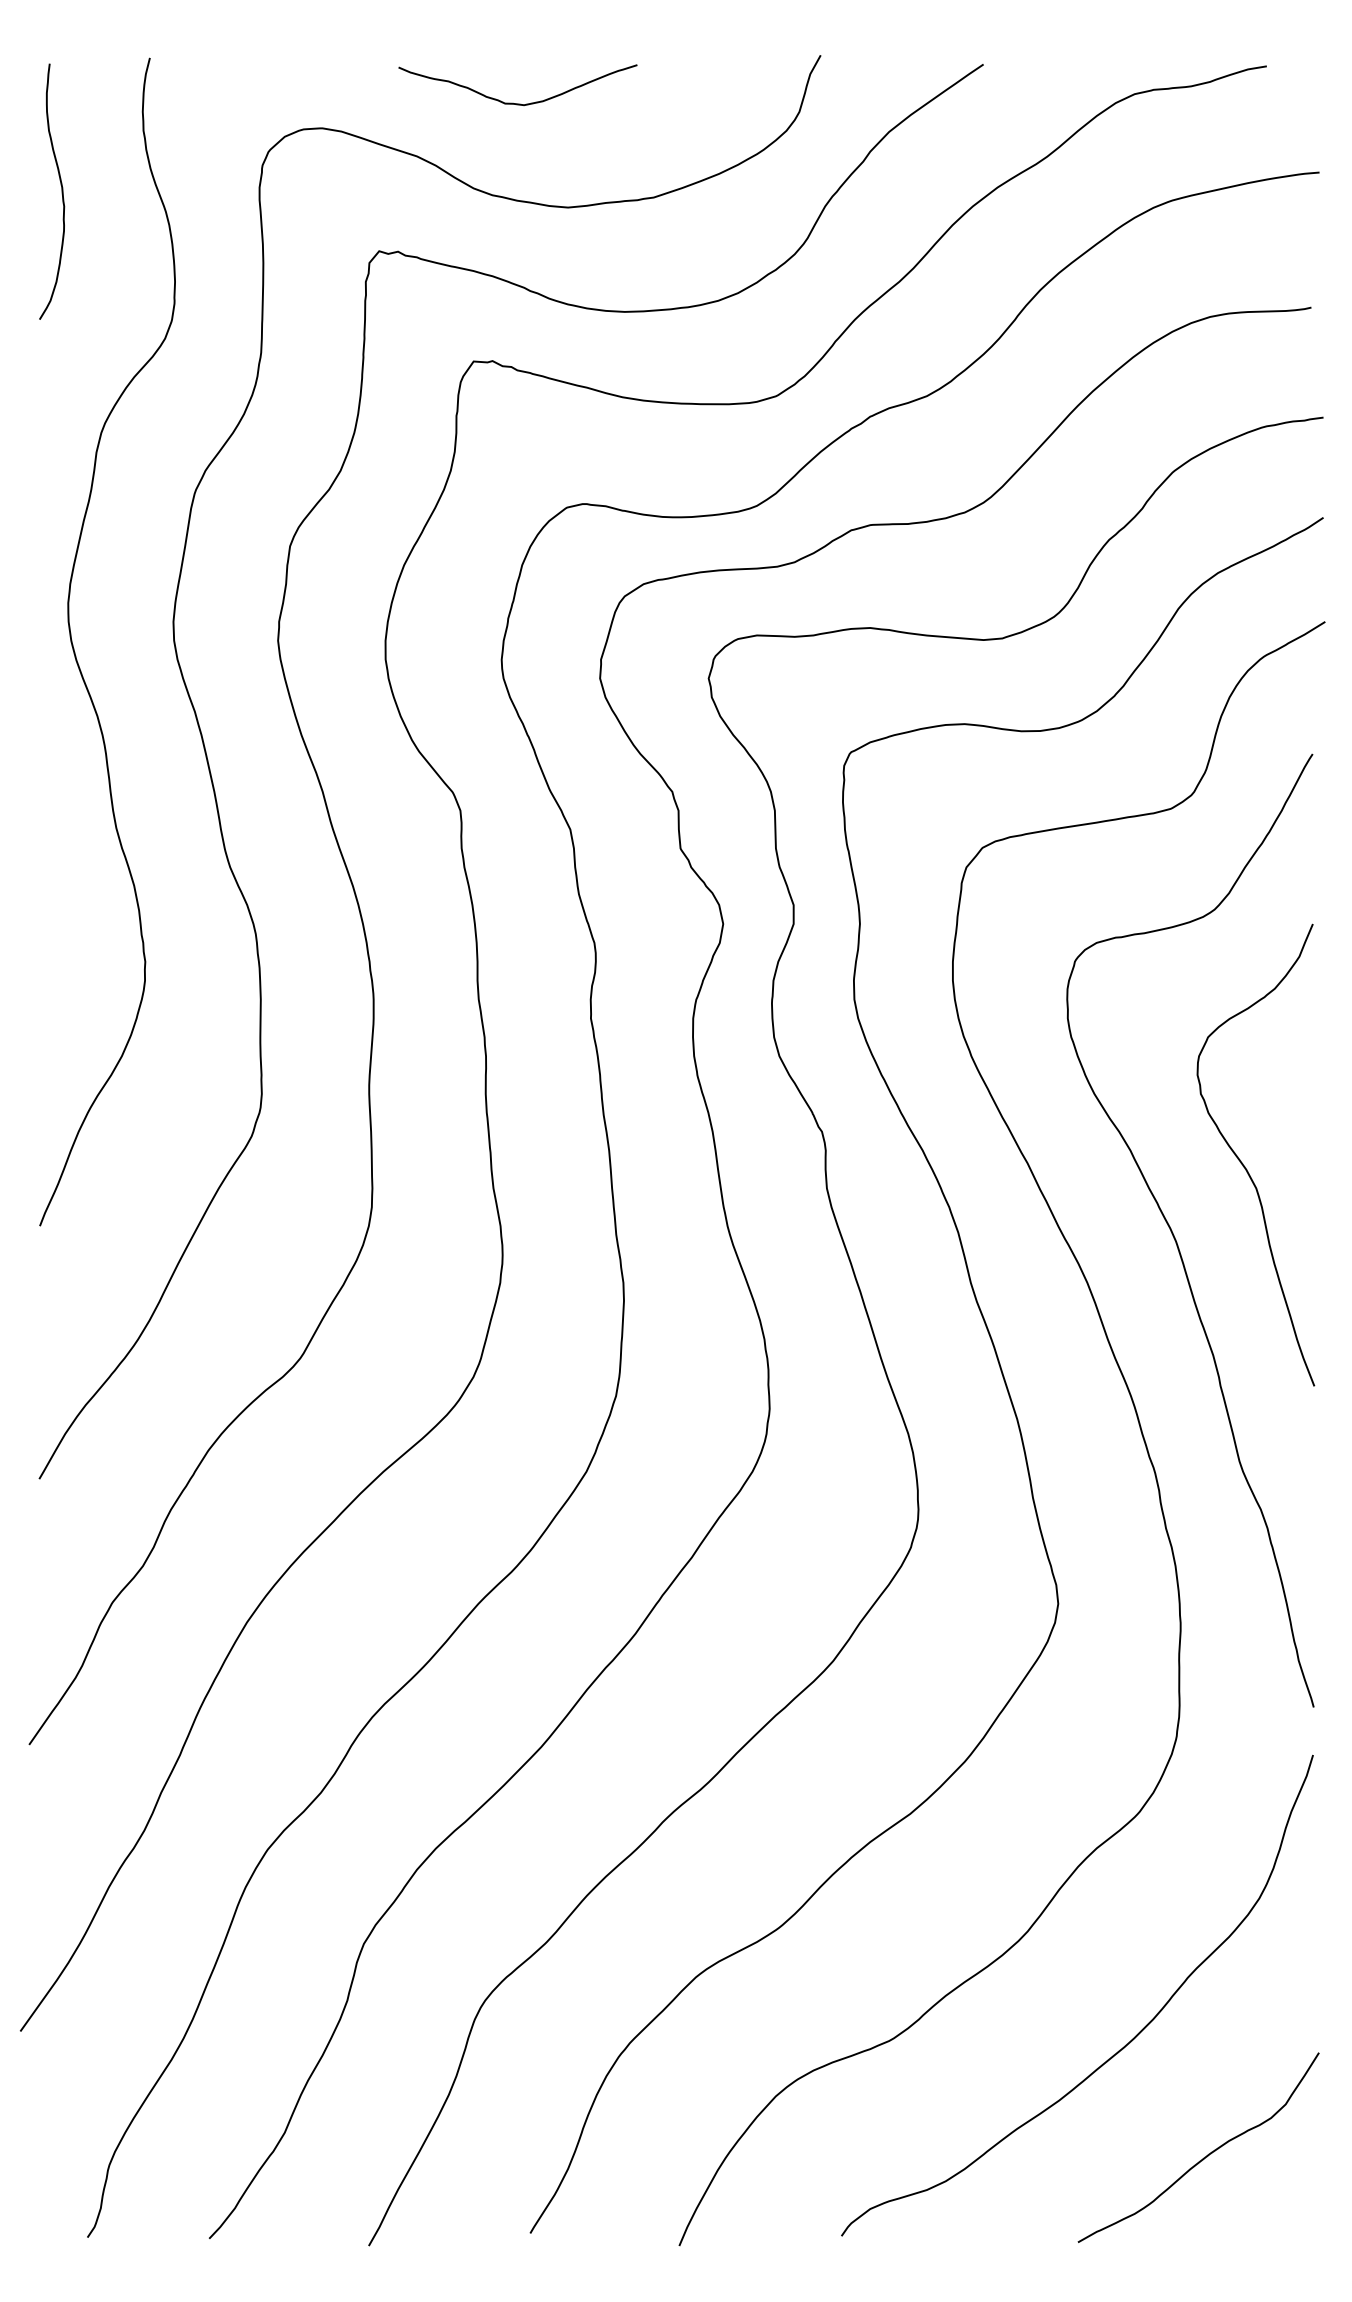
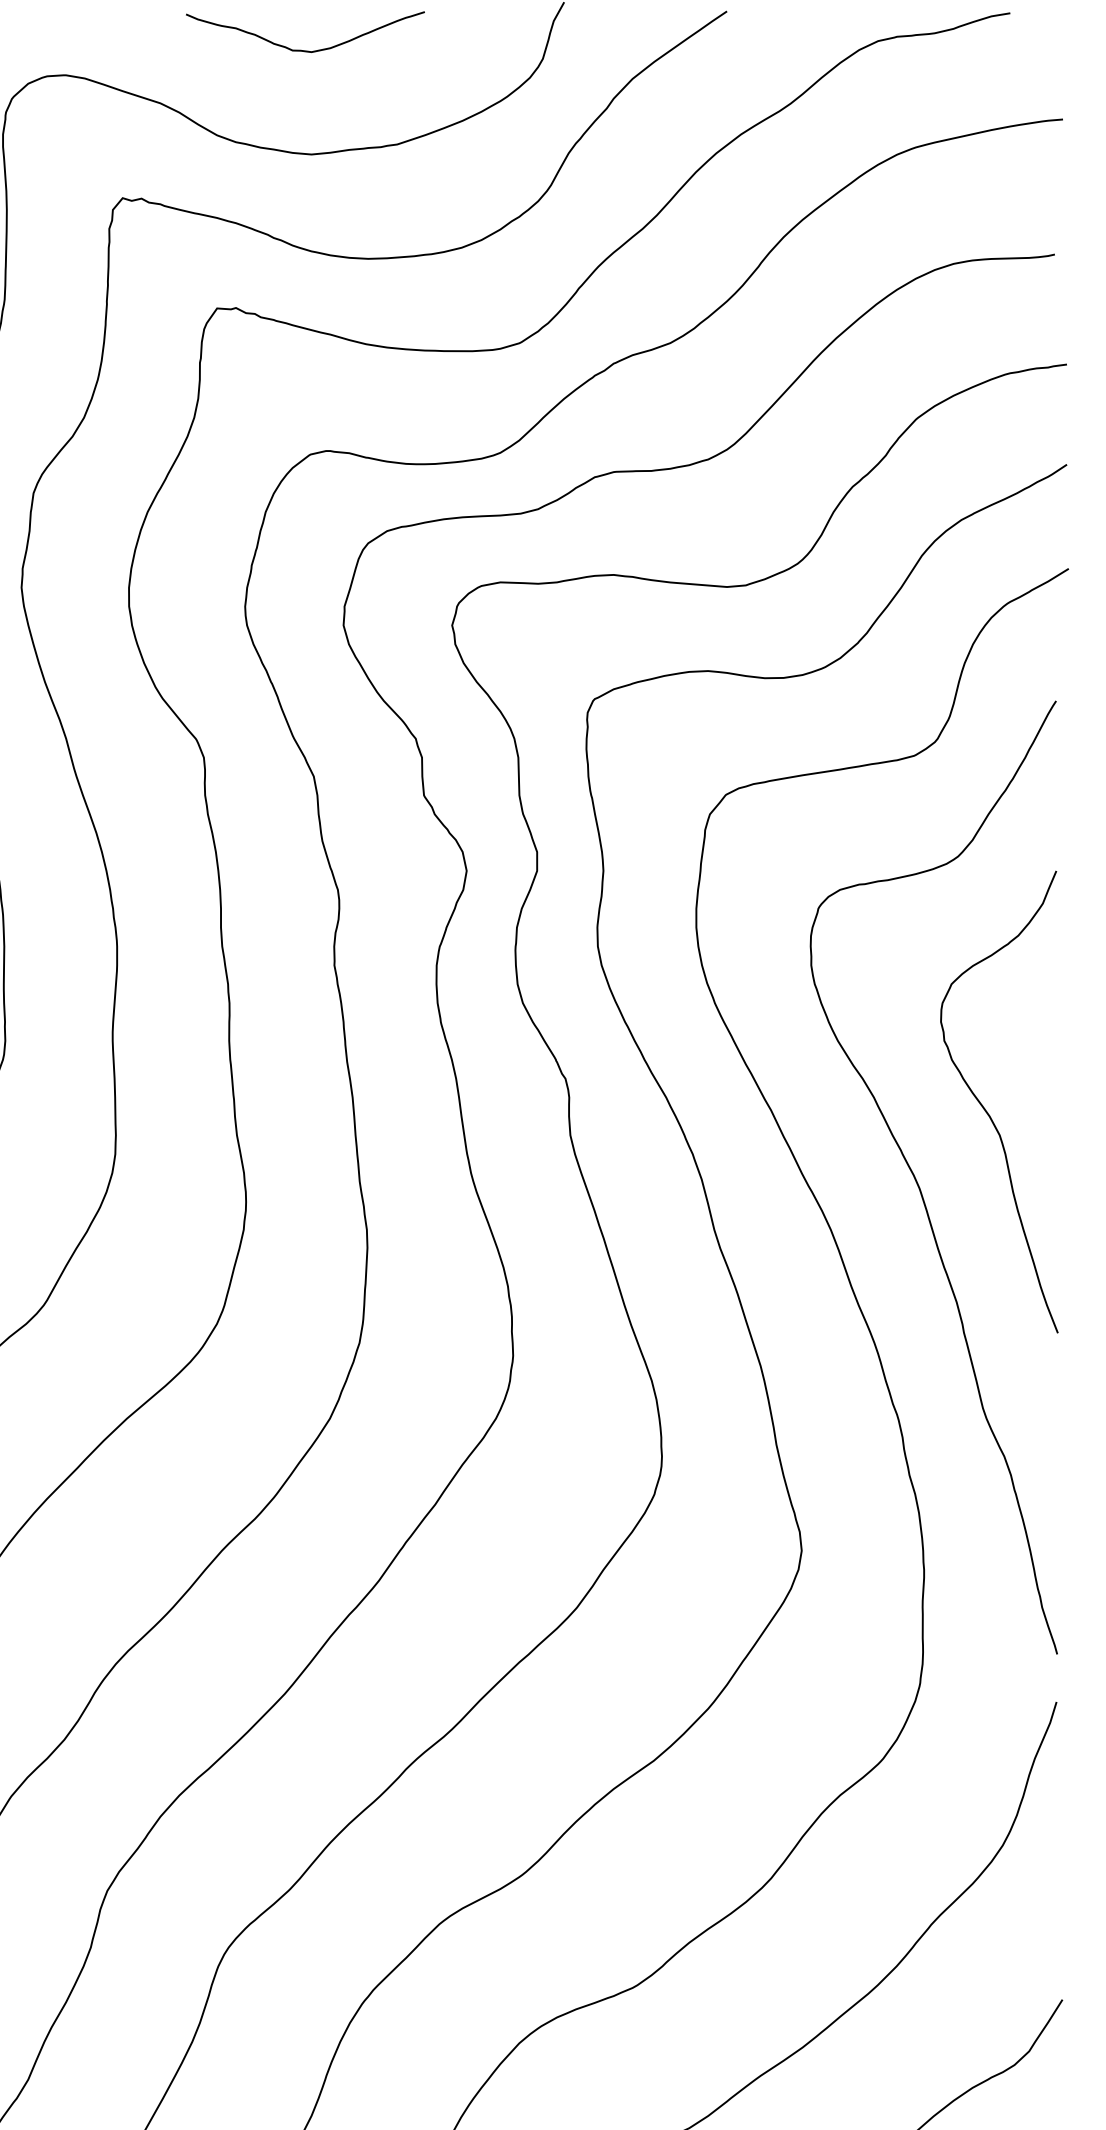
curve: (513, 102) -> (300, 49), moved

